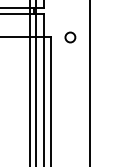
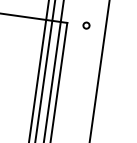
circle: (70, 37) -> (86, 25), size x0.62

